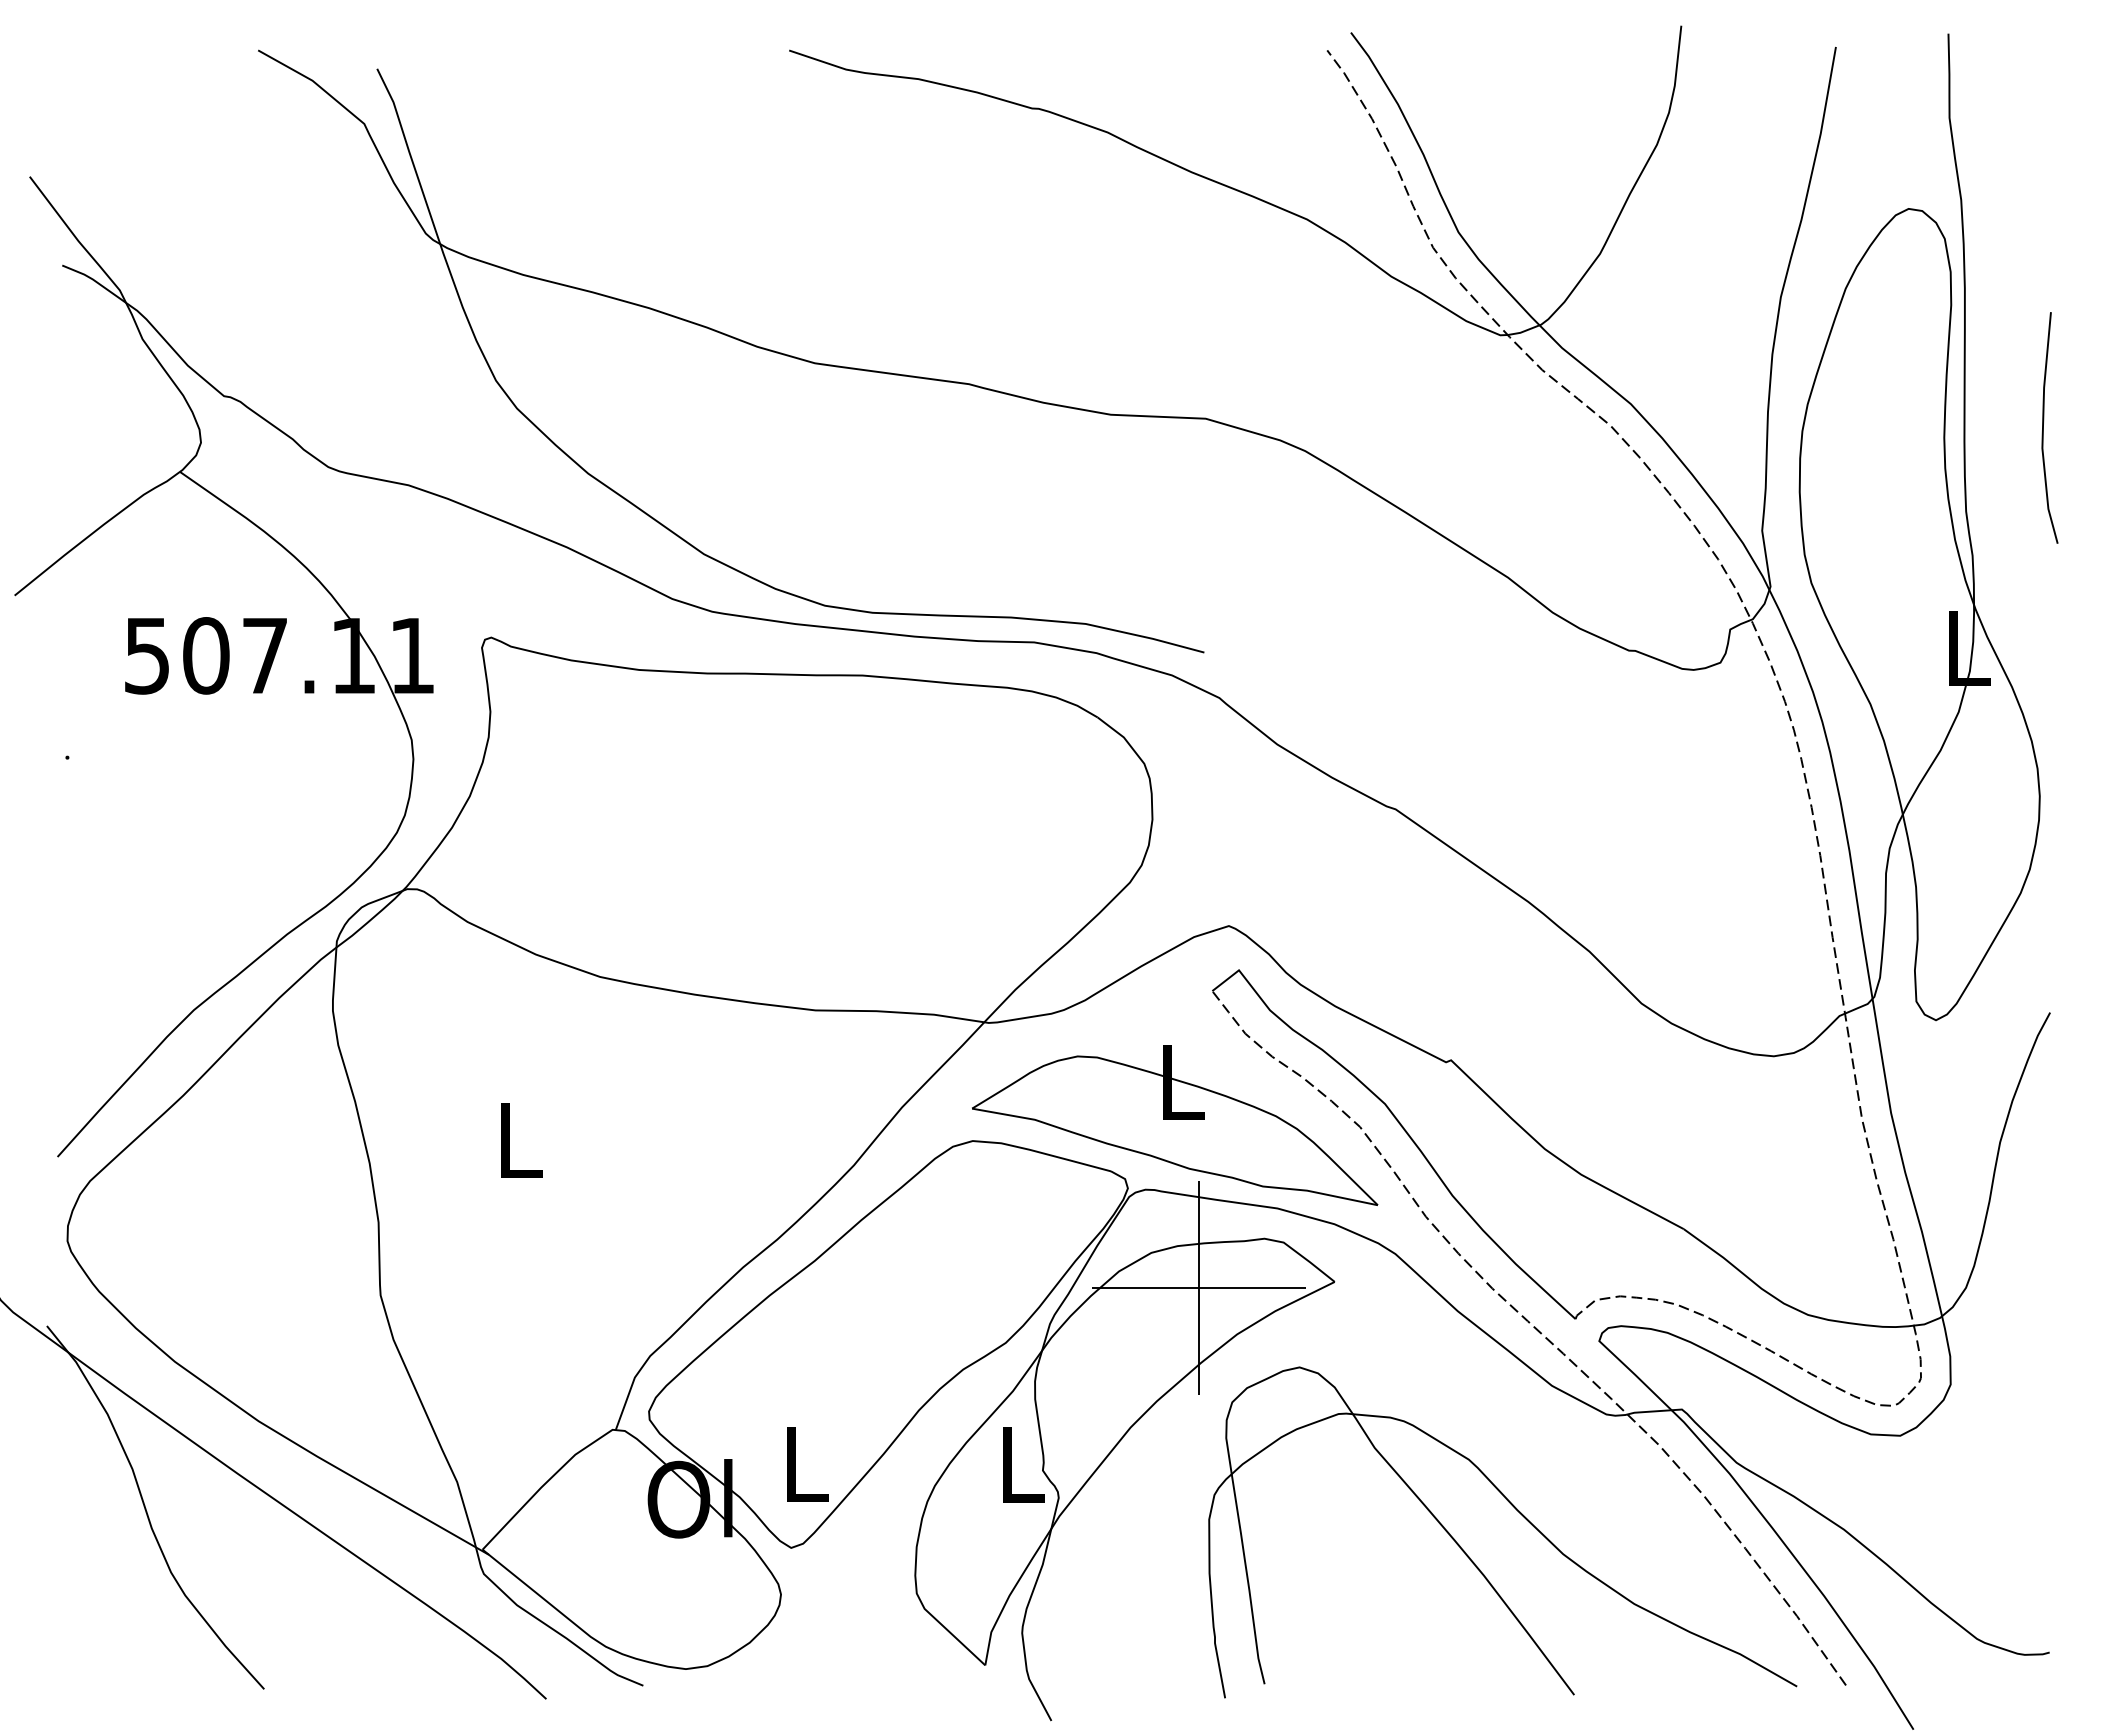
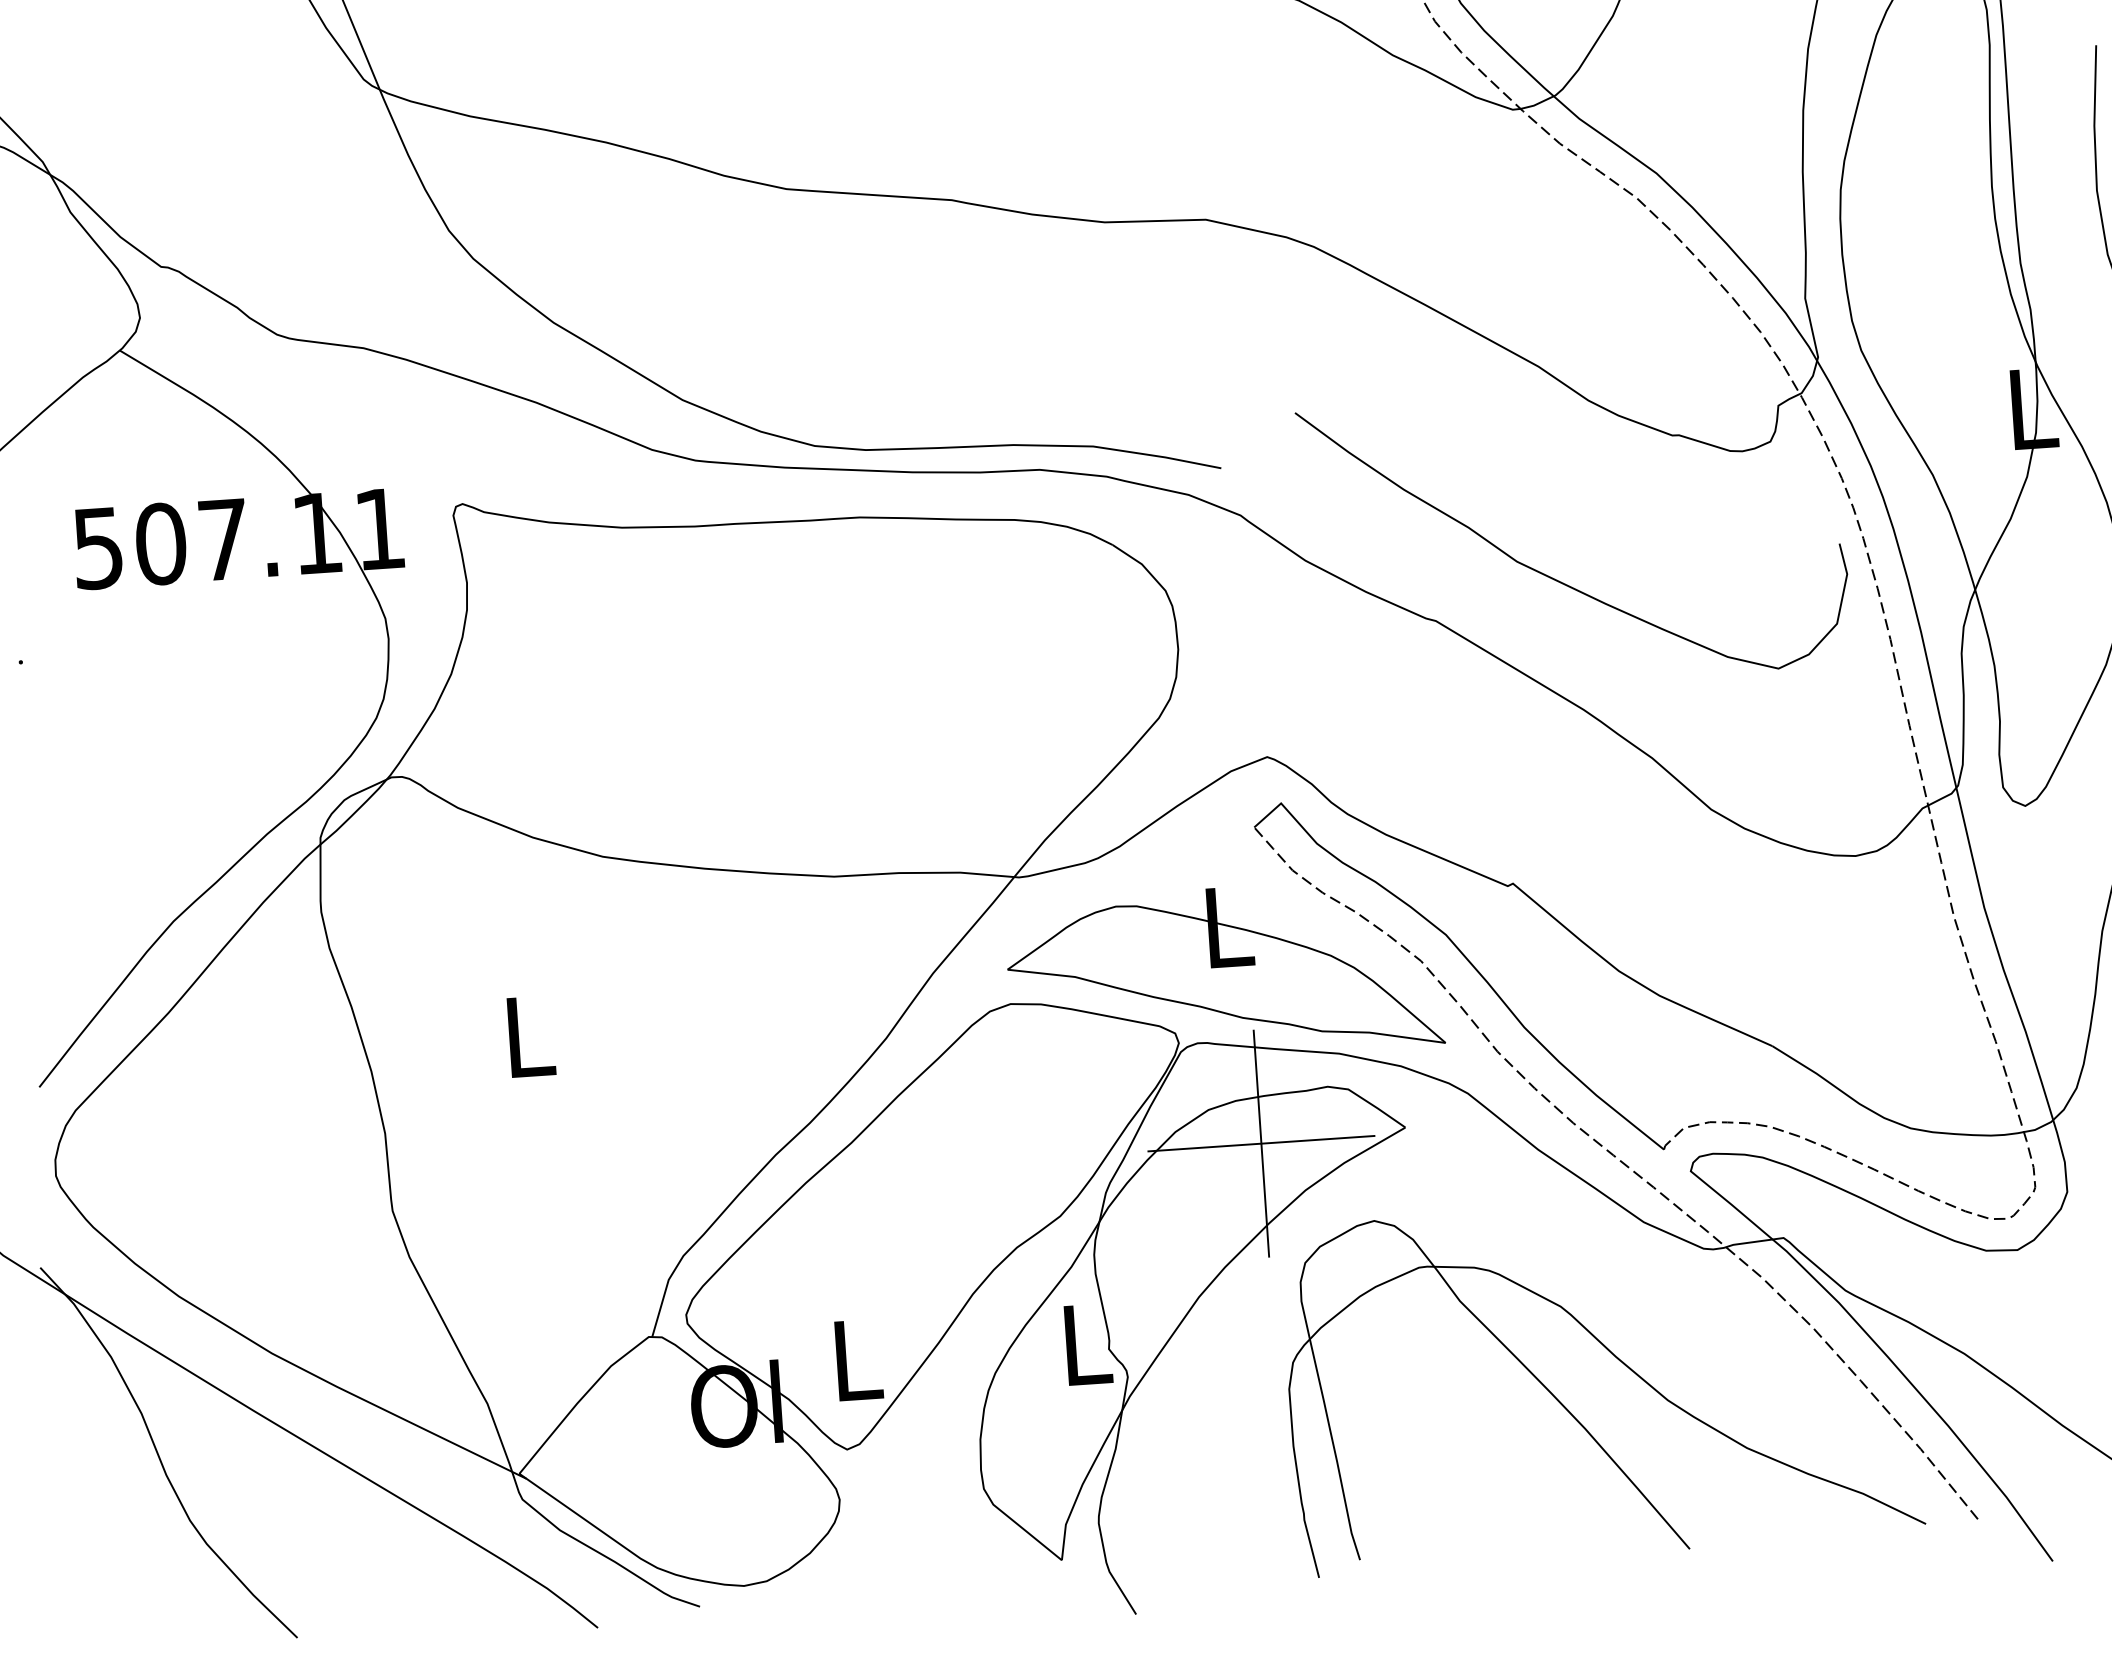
curve: (1507, 775) -> (1552, 576), added

